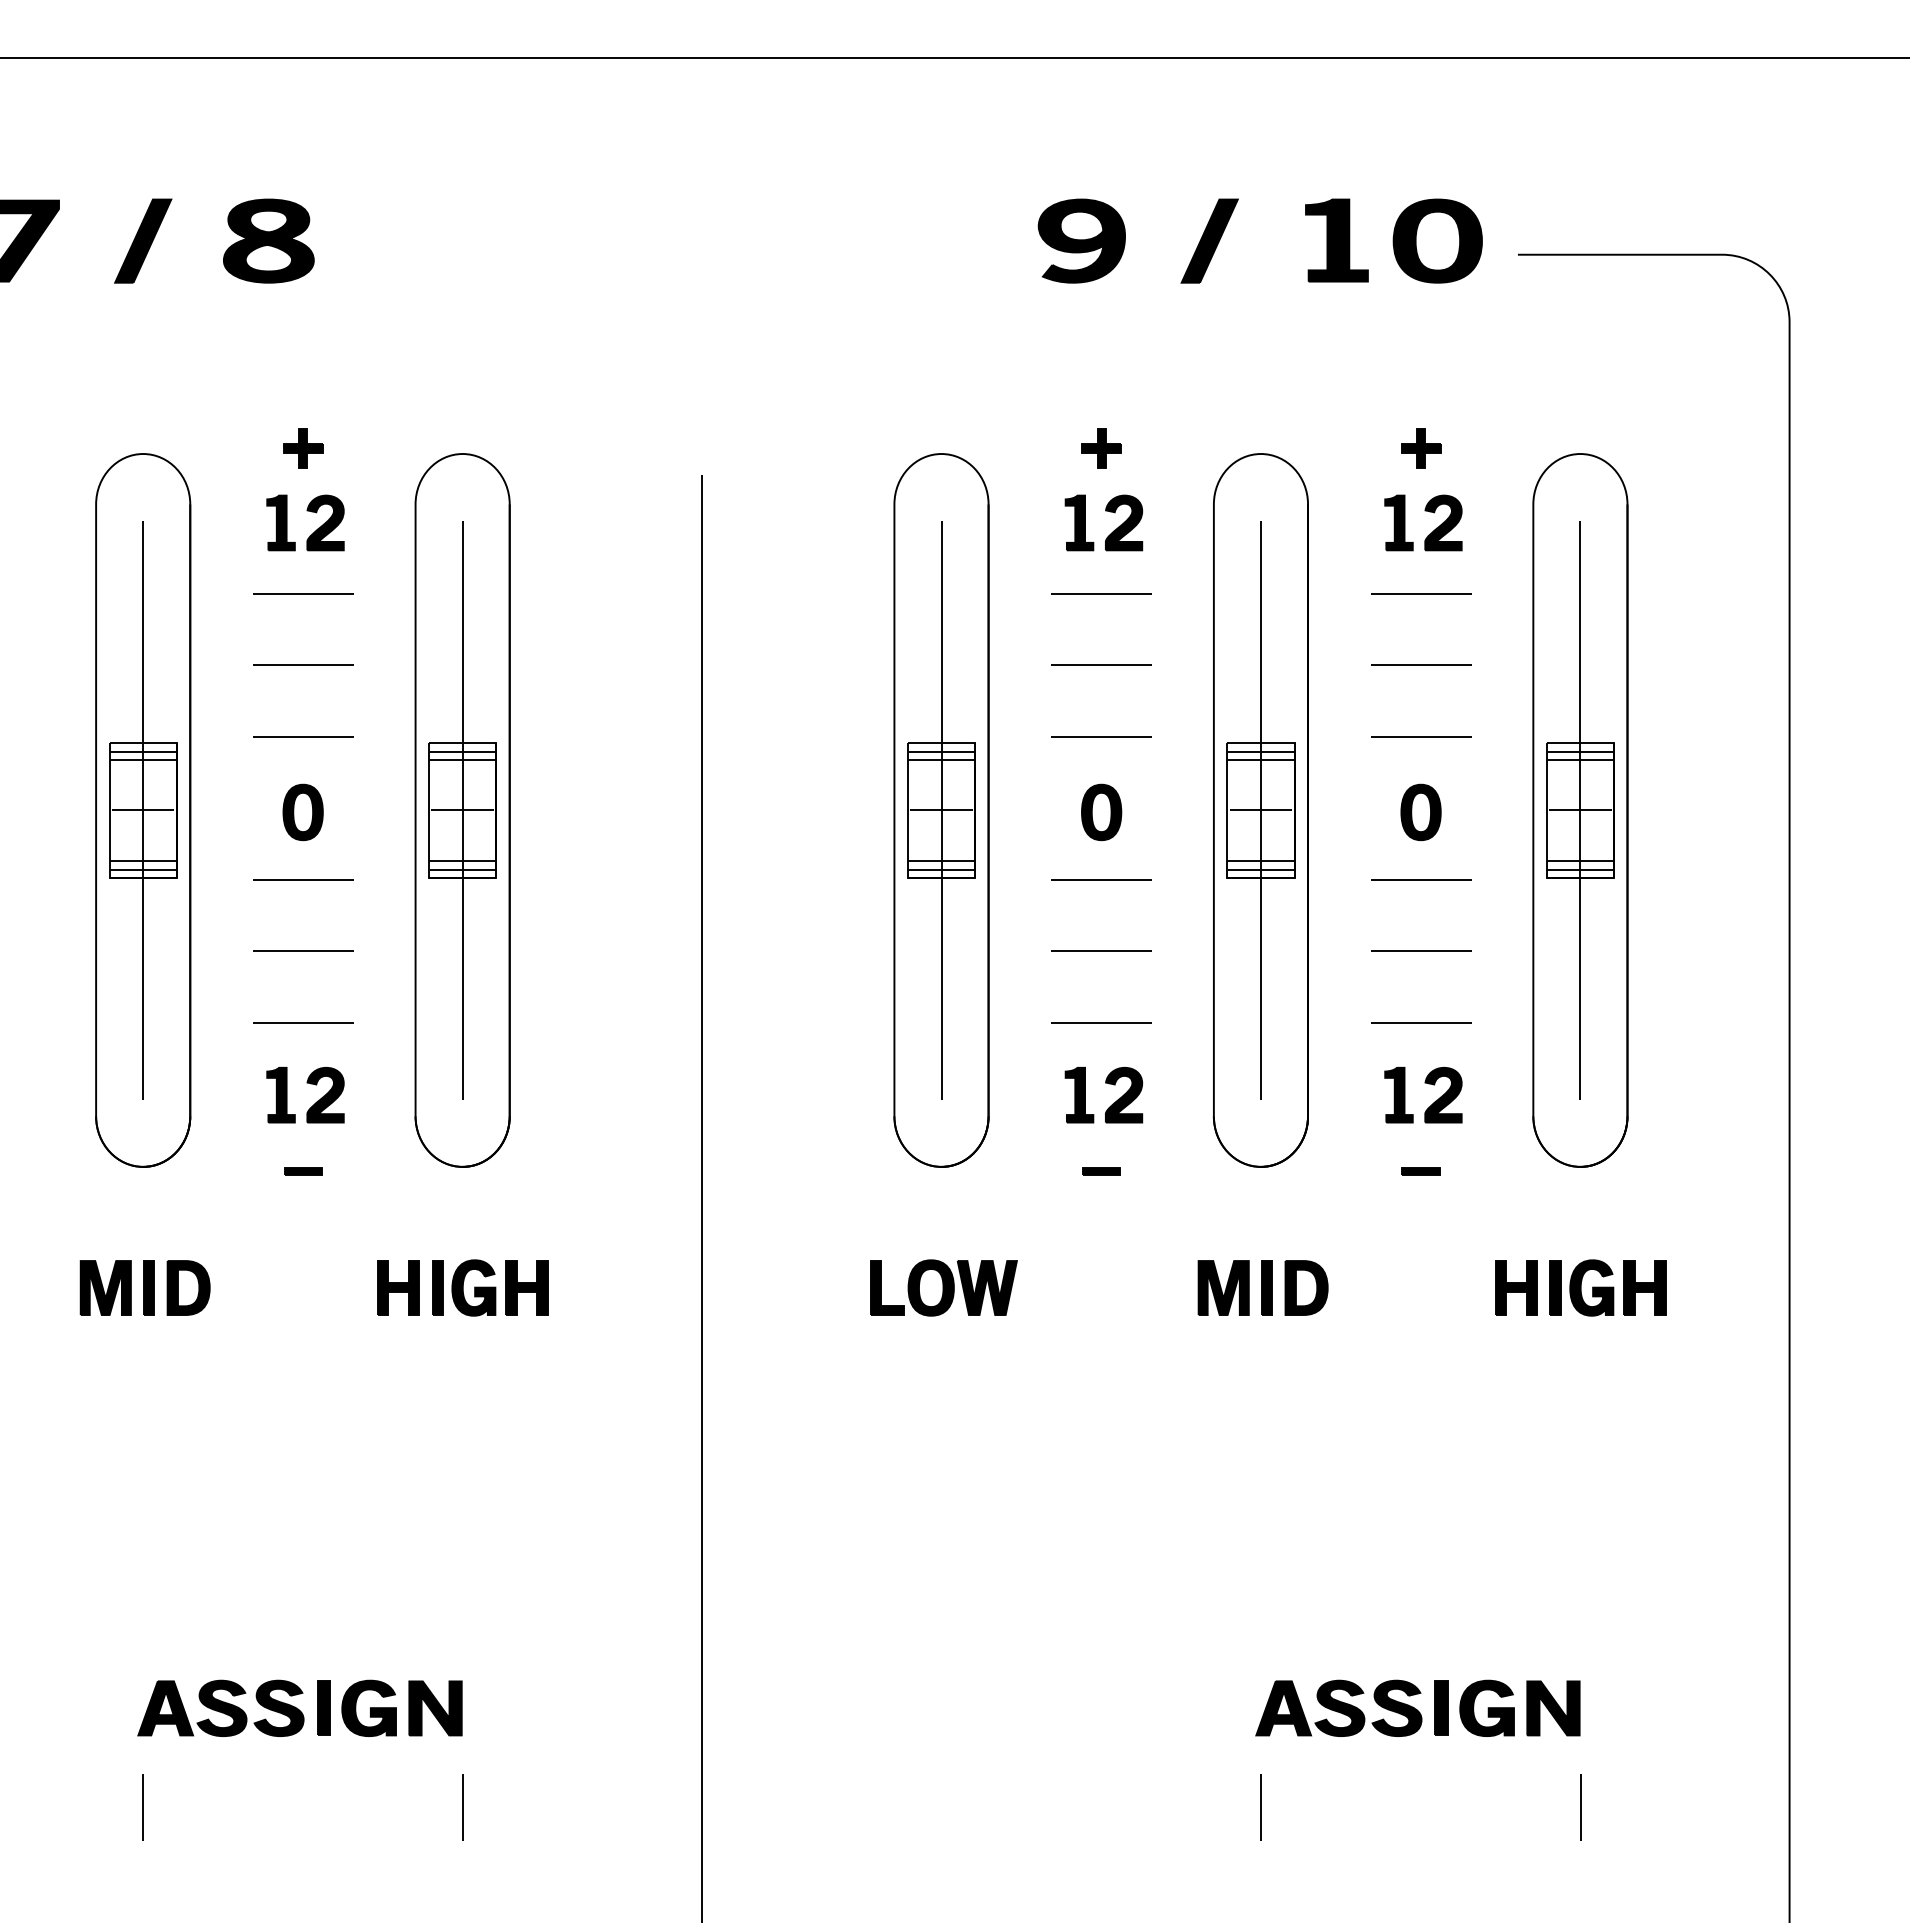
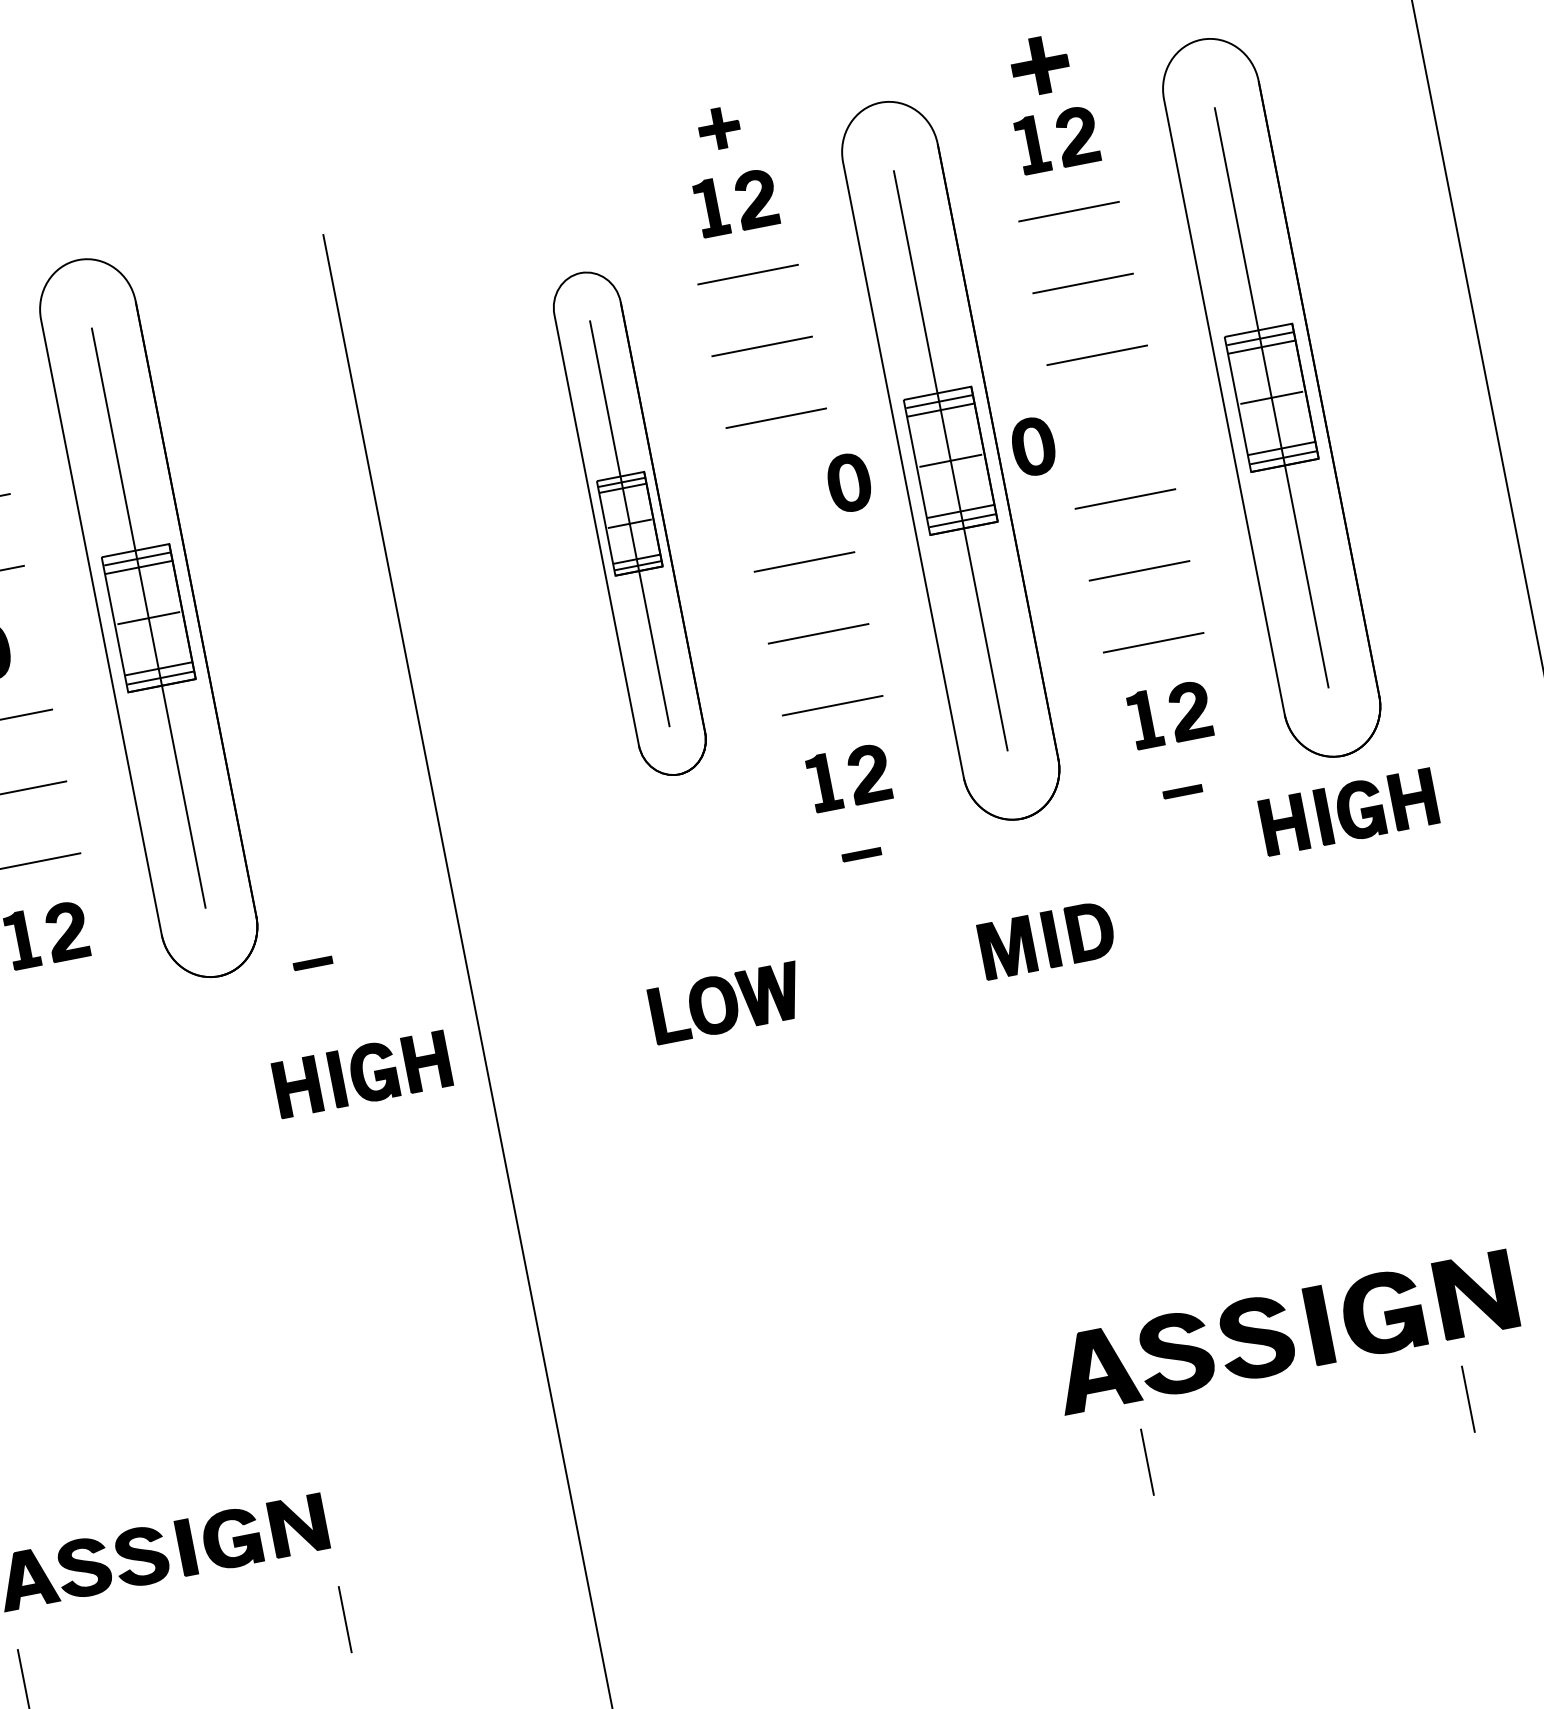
part: (1421, 448) -> (1040, 65), size x1.4
part: (941, 810) -> (629, 523), size x0.7
part: (1101, 812) -> (849, 482), moved
part: (1420, 812) -> (1033, 446), moved
part: (303, 1171) -> (313, 963), moved
part: (462, 1287) -> (362, 1073), moved
part: (1580, 1287) -> (1348, 811), moved
part: (1417, 1707) -> (1284, 1331), size x1.4

